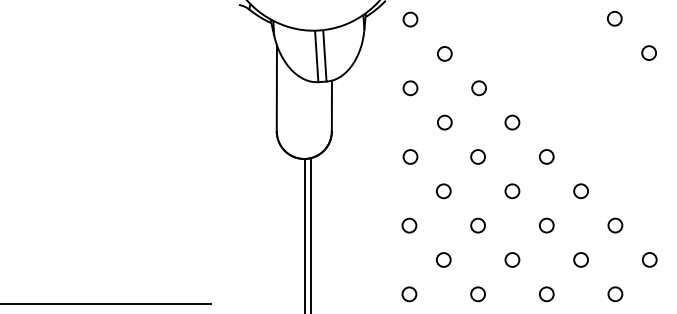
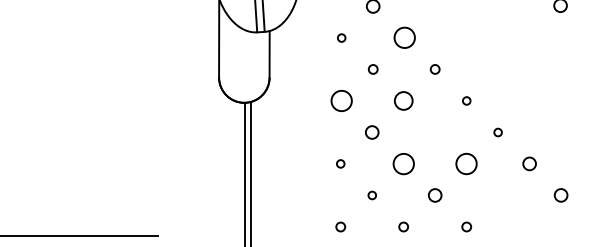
circle: (410, 88) -> (341, 38), size x0.6
circle: (478, 88) -> (404, 38), size x1.6
circle: (444, 122) -> (372, 69), size x0.7
circle: (512, 122) -> (435, 69), size x0.7
circle: (410, 156) -> (341, 100), size x1.6
circle: (477, 156) -> (403, 100), size x1.4
circle: (546, 156) -> (466, 100), size x0.6
circle: (512, 191) -> (435, 132), removed
circle: (580, 191) -> (497, 132), size x0.6
circle: (409, 225) -> (340, 163), size x0.6
circle: (477, 225) -> (403, 163), size x1.6
circle: (546, 225) -> (466, 163), size x1.6
circle: (443, 259) -> (371, 195), size x0.6
circle: (580, 259) -> (497, 195), removed
circle: (409, 294) -> (340, 227), size x0.7
circle: (477, 294) -> (403, 227), size x0.7
circle: (546, 294) -> (466, 227), size x0.7
circle: (615, 294) -> (529, 227), removed

